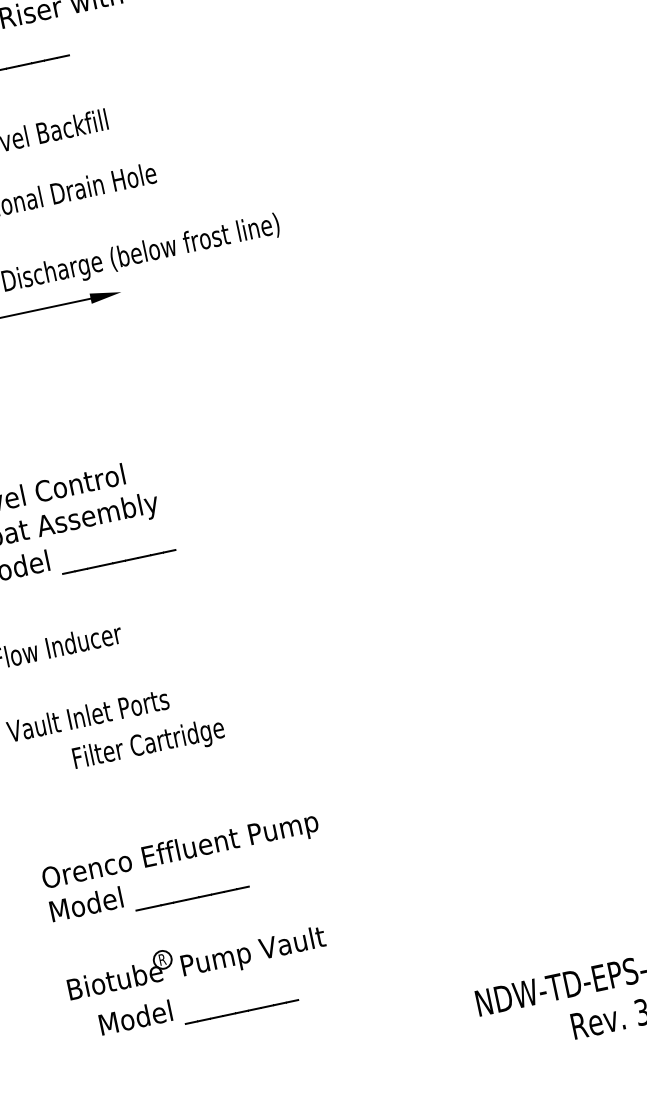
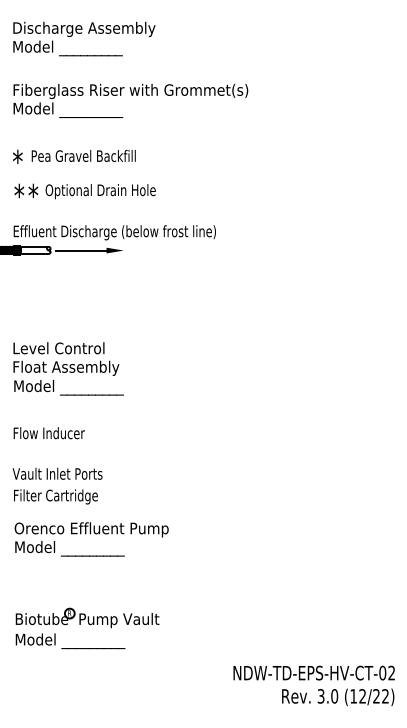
text: (148, 744) -> (55, 496), moved
text: (183, 869) -> (91, 539), moved
text: (198, 1008) -> (70, 641), moved

